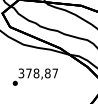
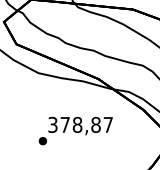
text: (34, 76) -> (74, 129), moved

